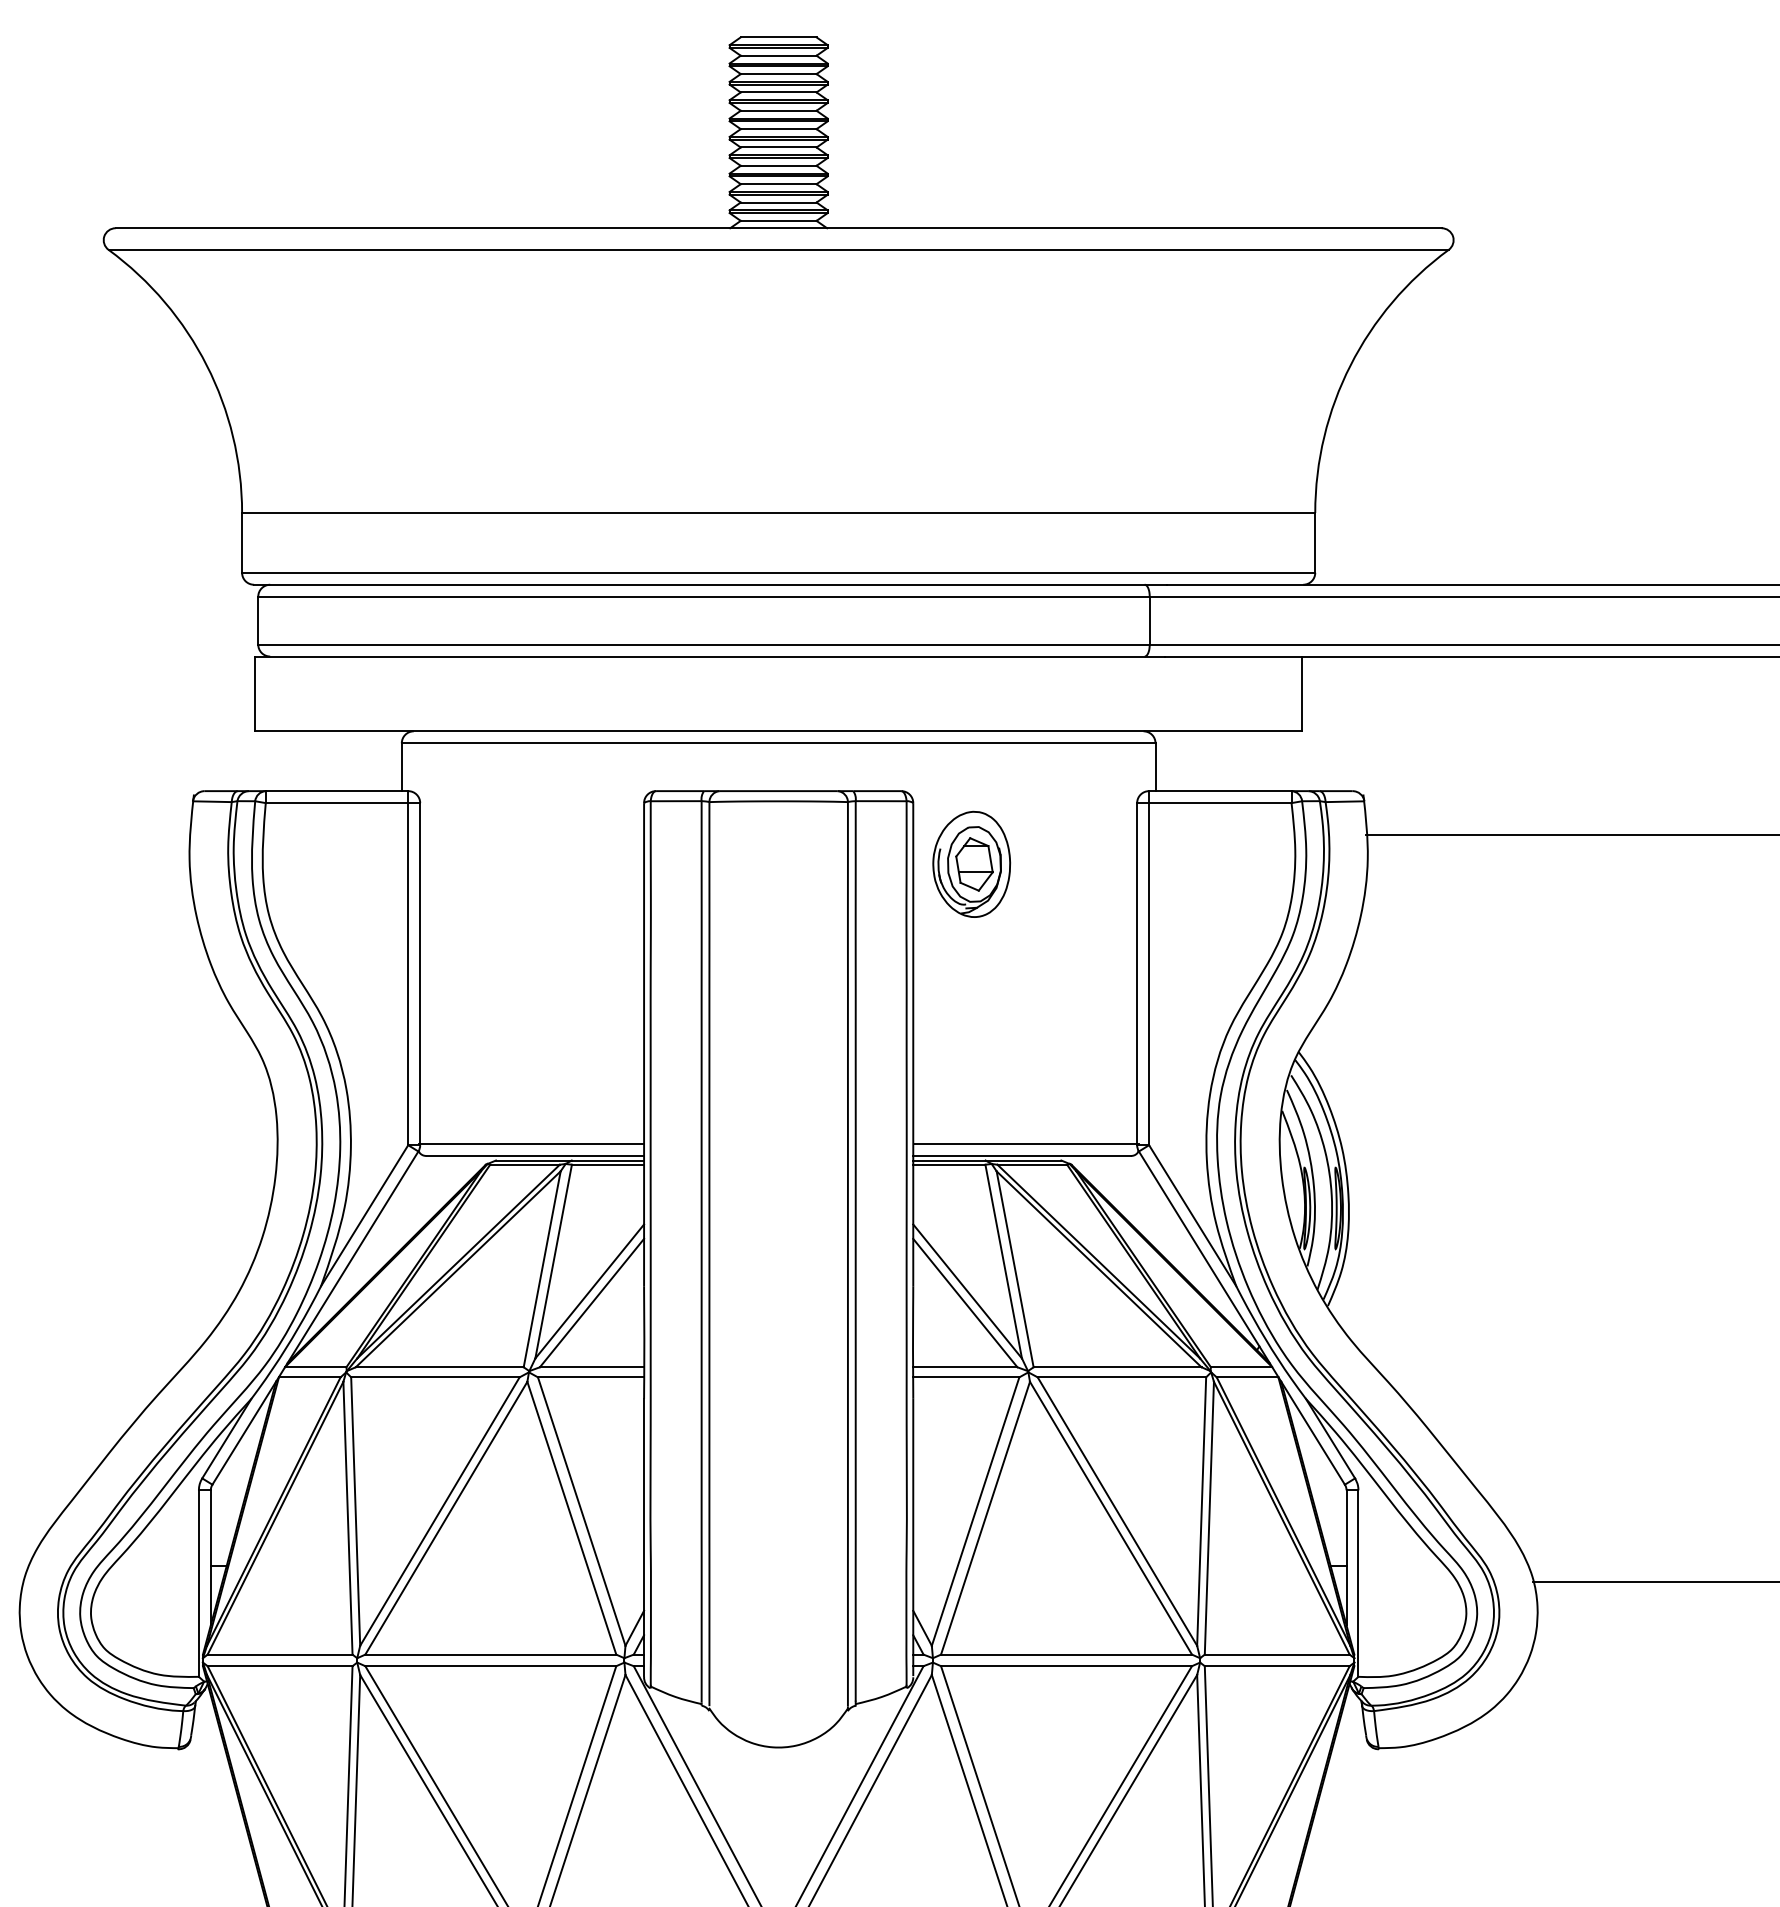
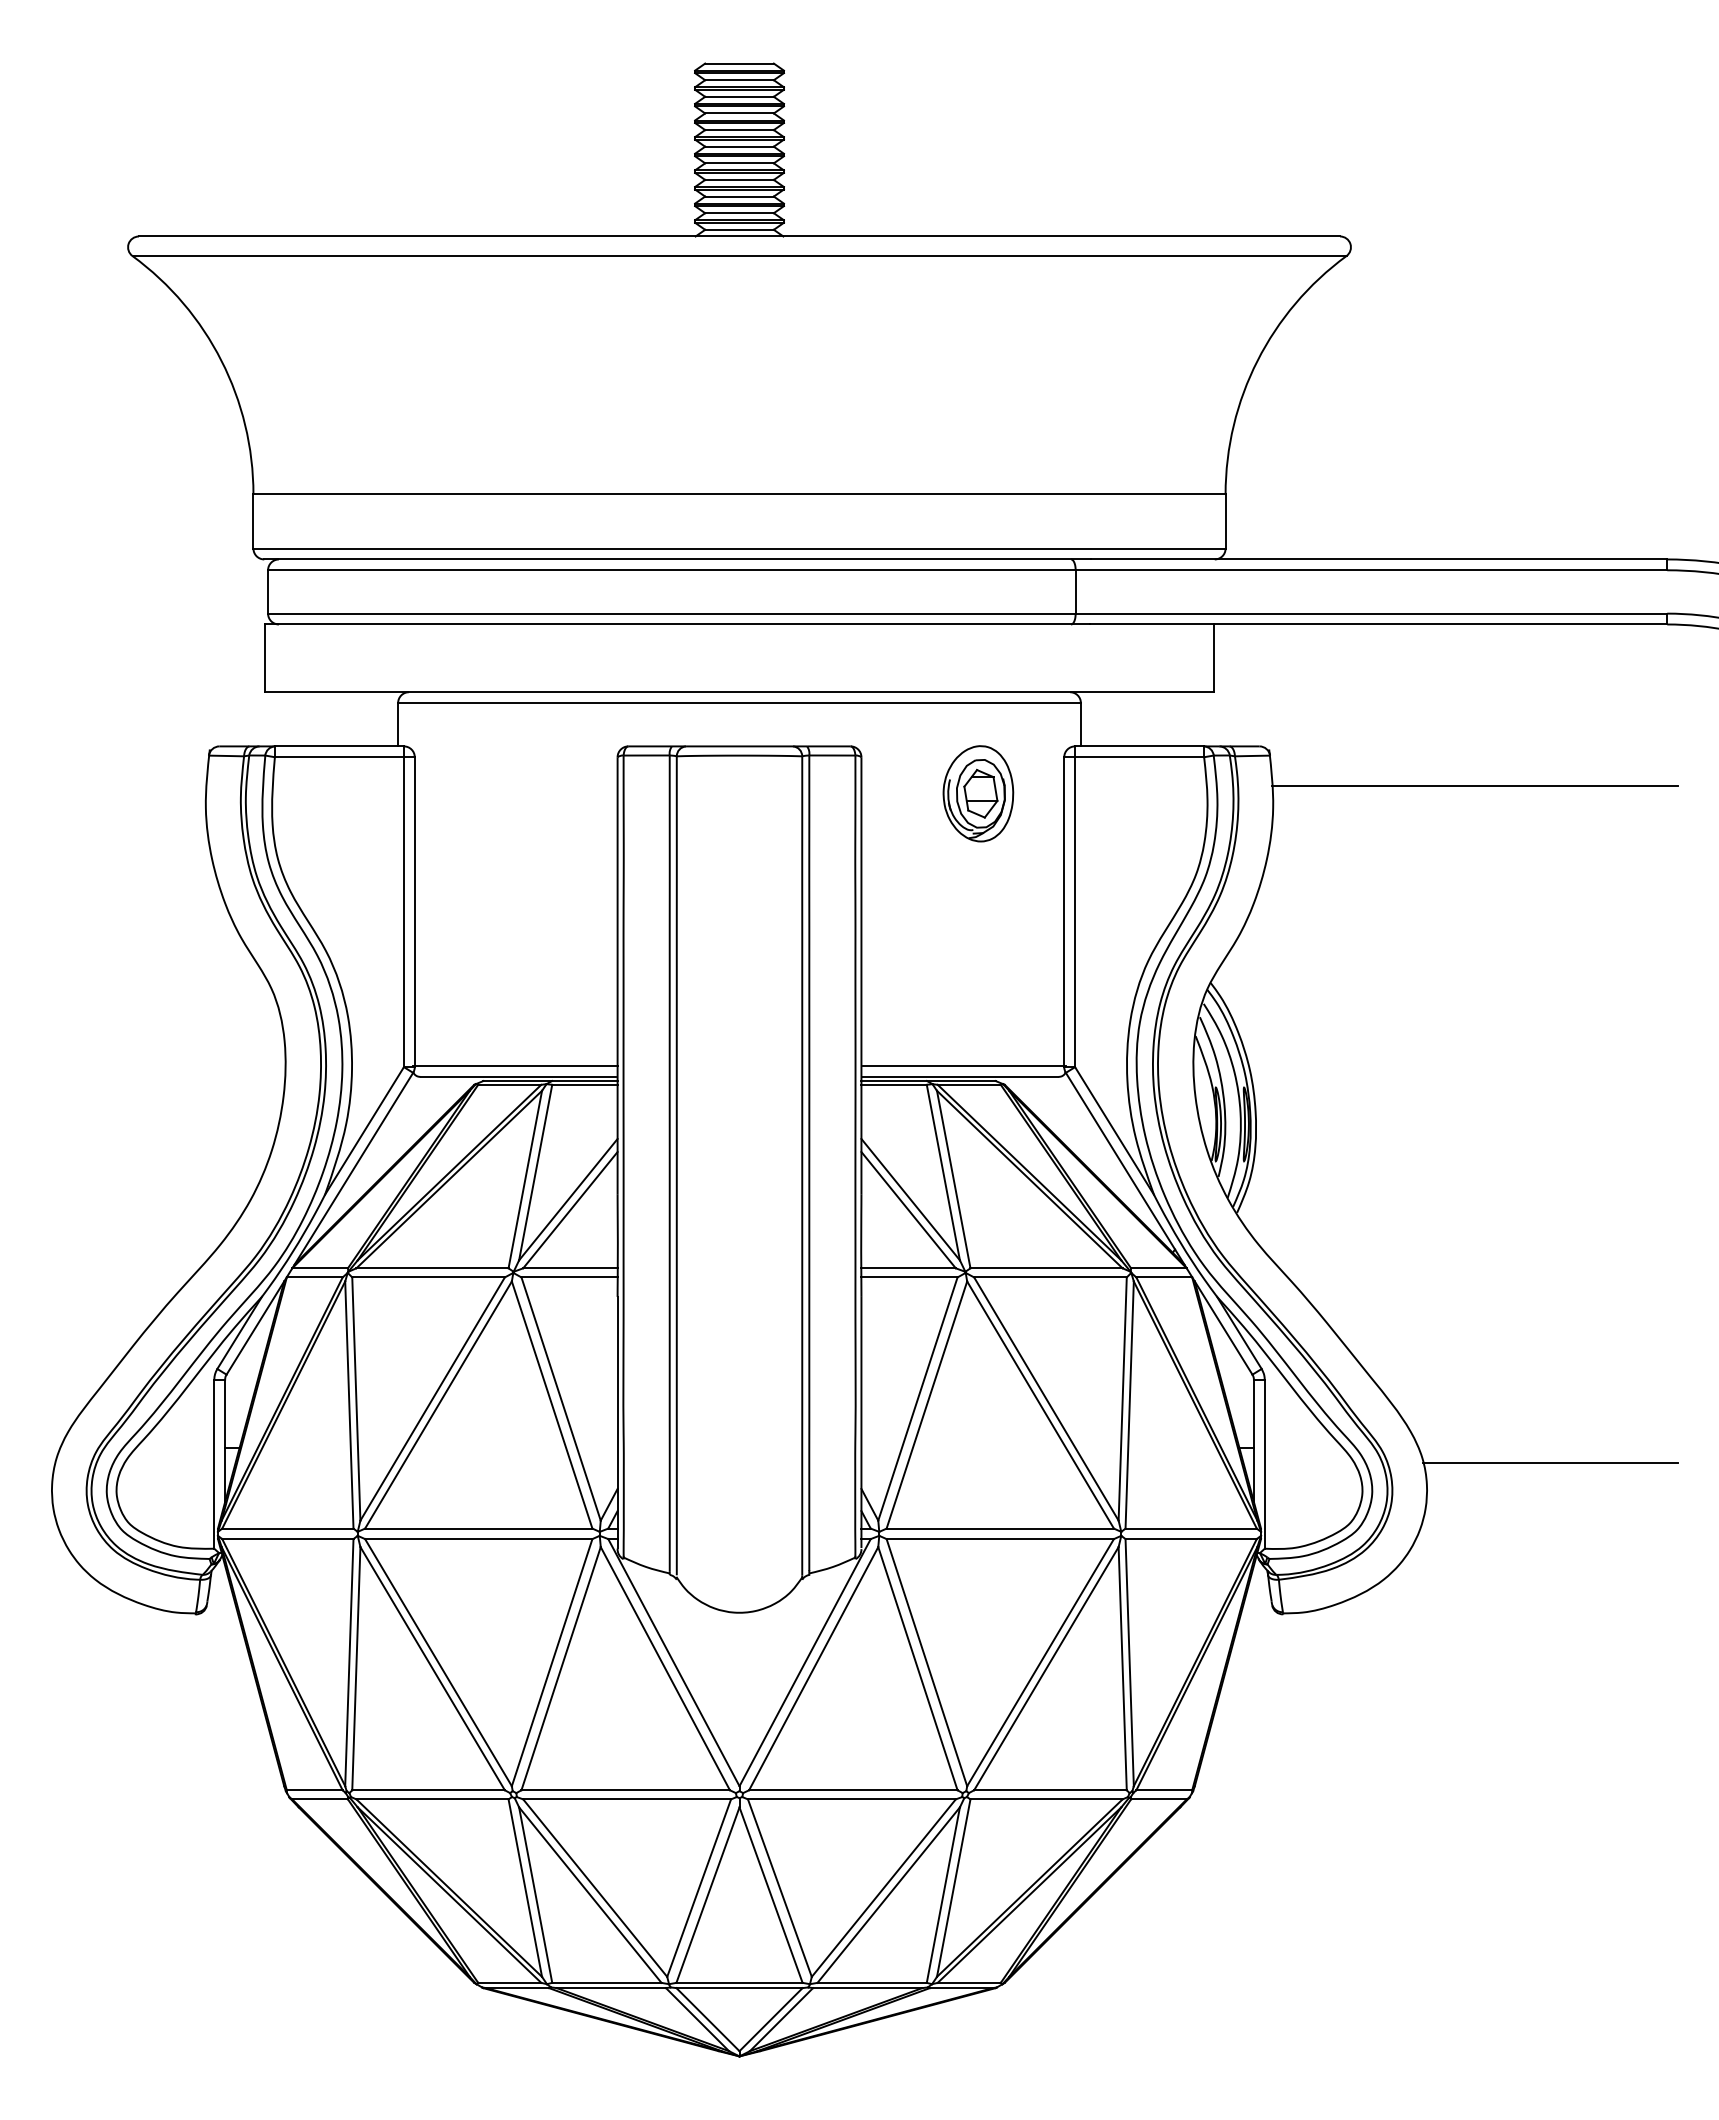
part: (971, 864) -> (978, 793), moved

